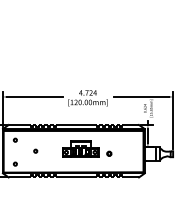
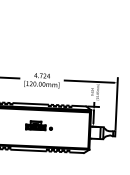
part: (87, 148) -> (39, 125), size x0.6

